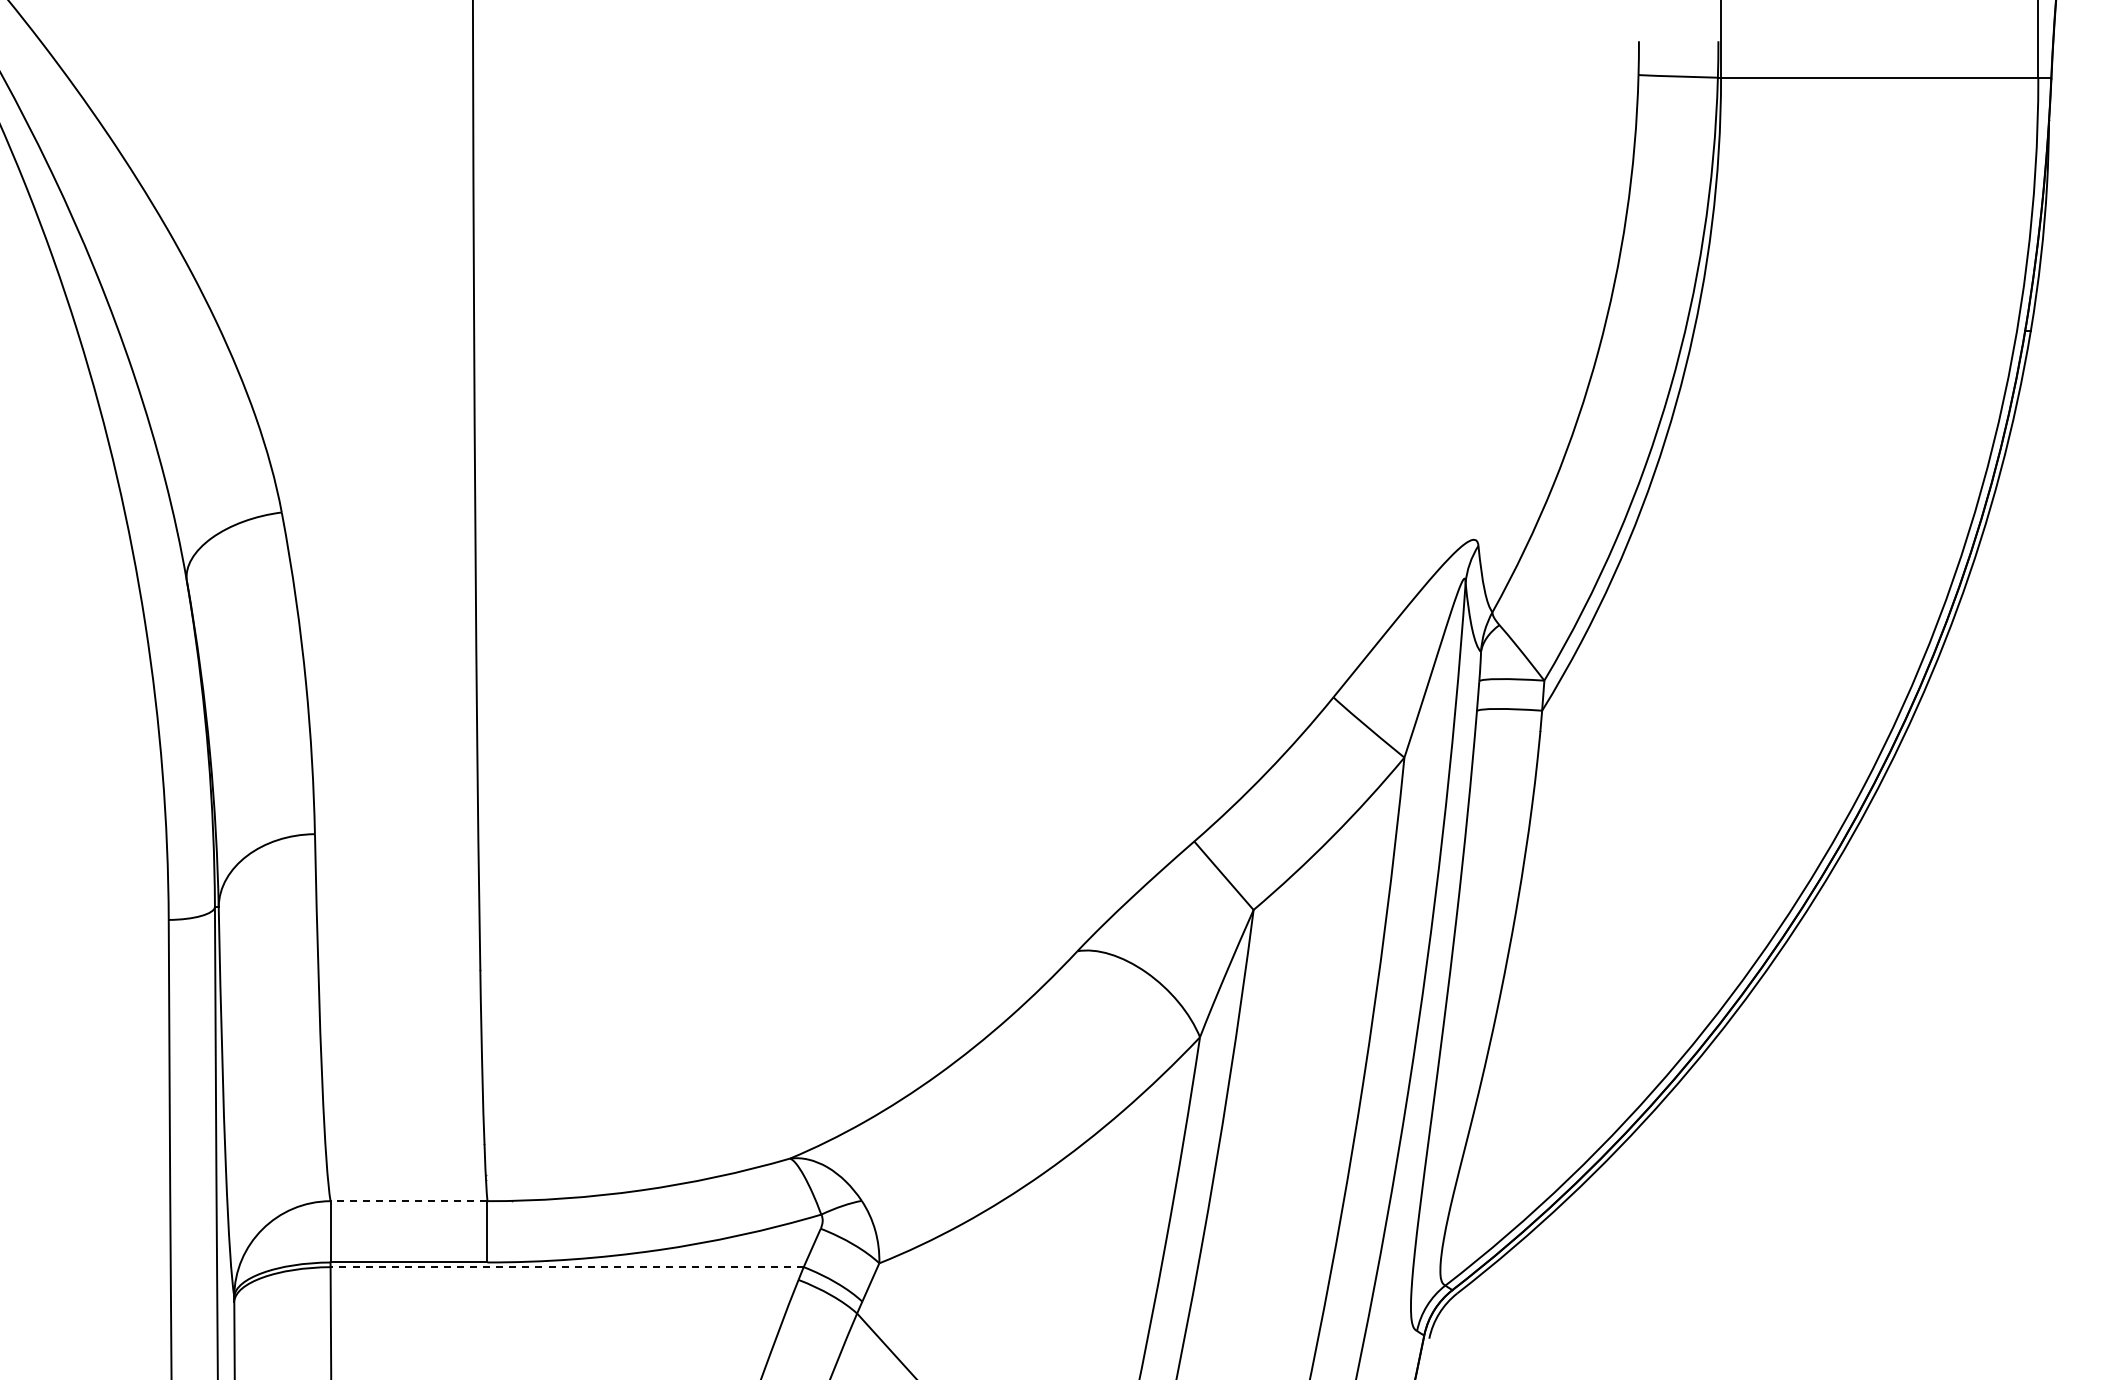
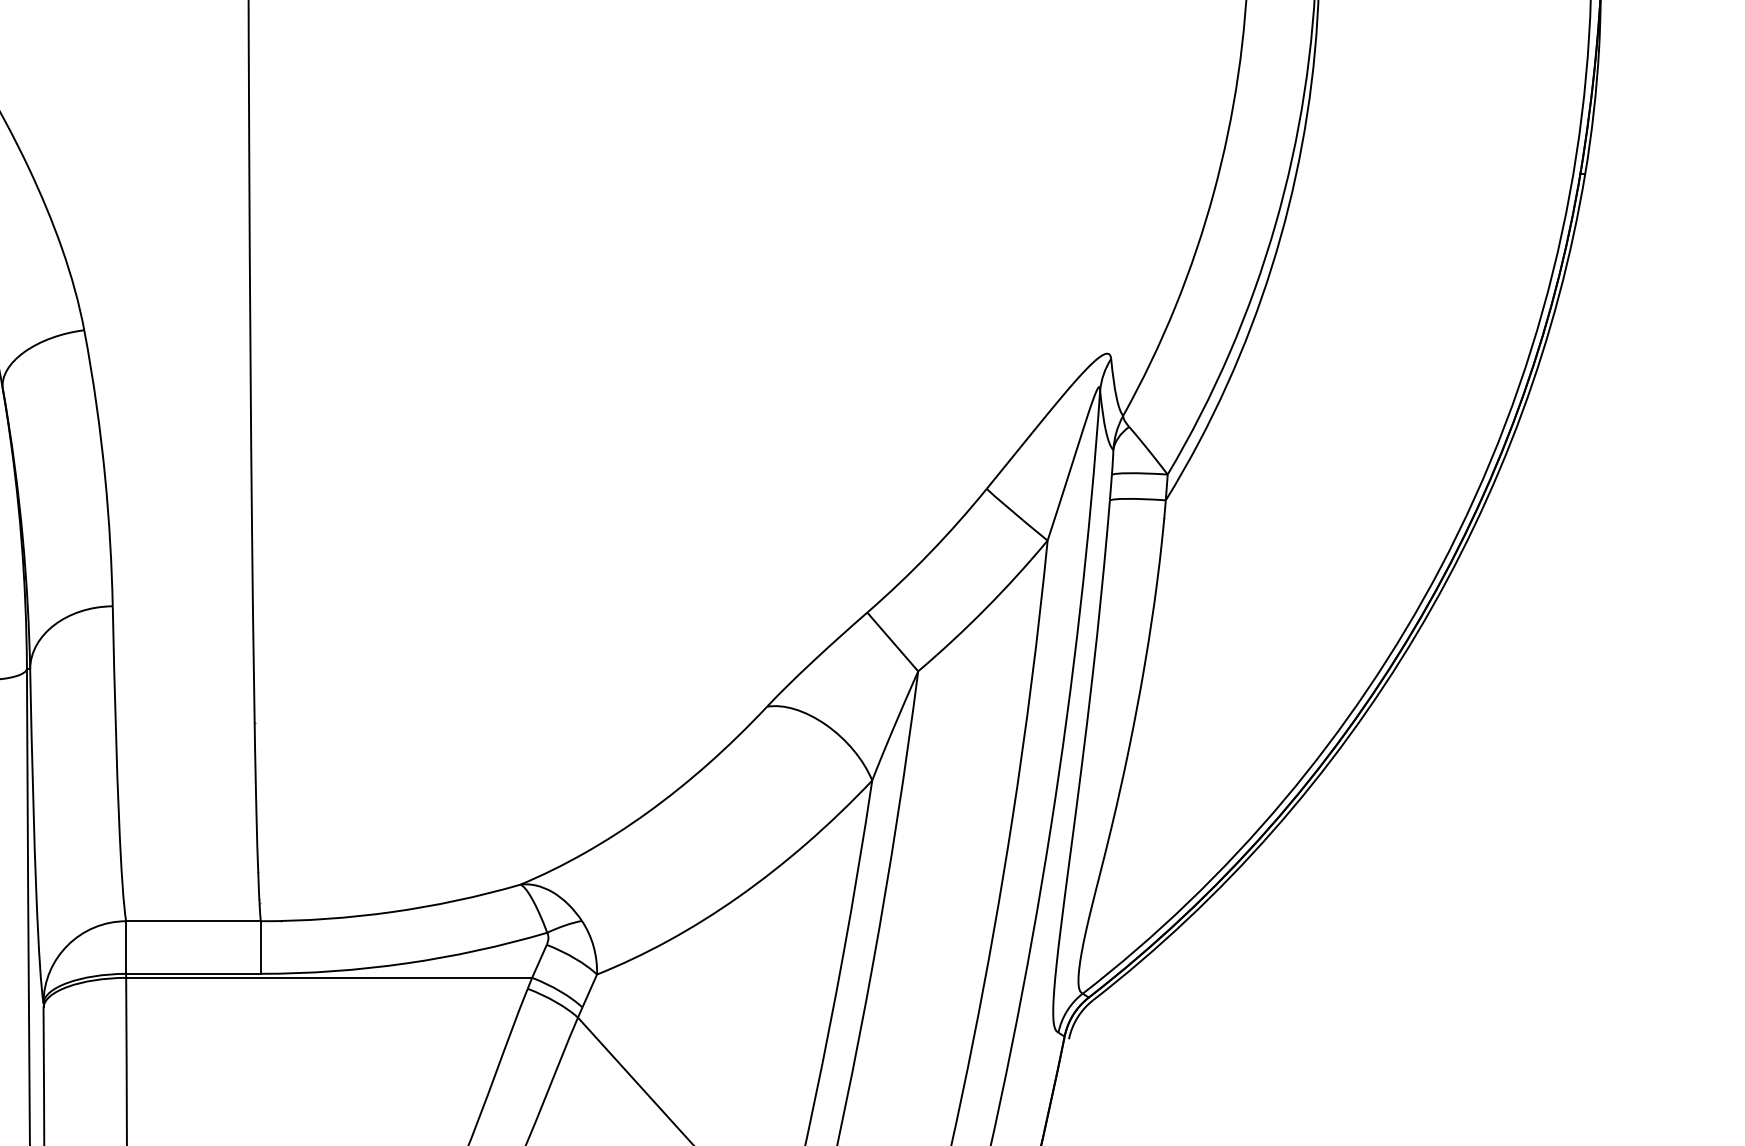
line: (408, 1201) -> (193, 921), dashed -> solid
line: (567, 1267) -> (329, 978), dashed -> solid

